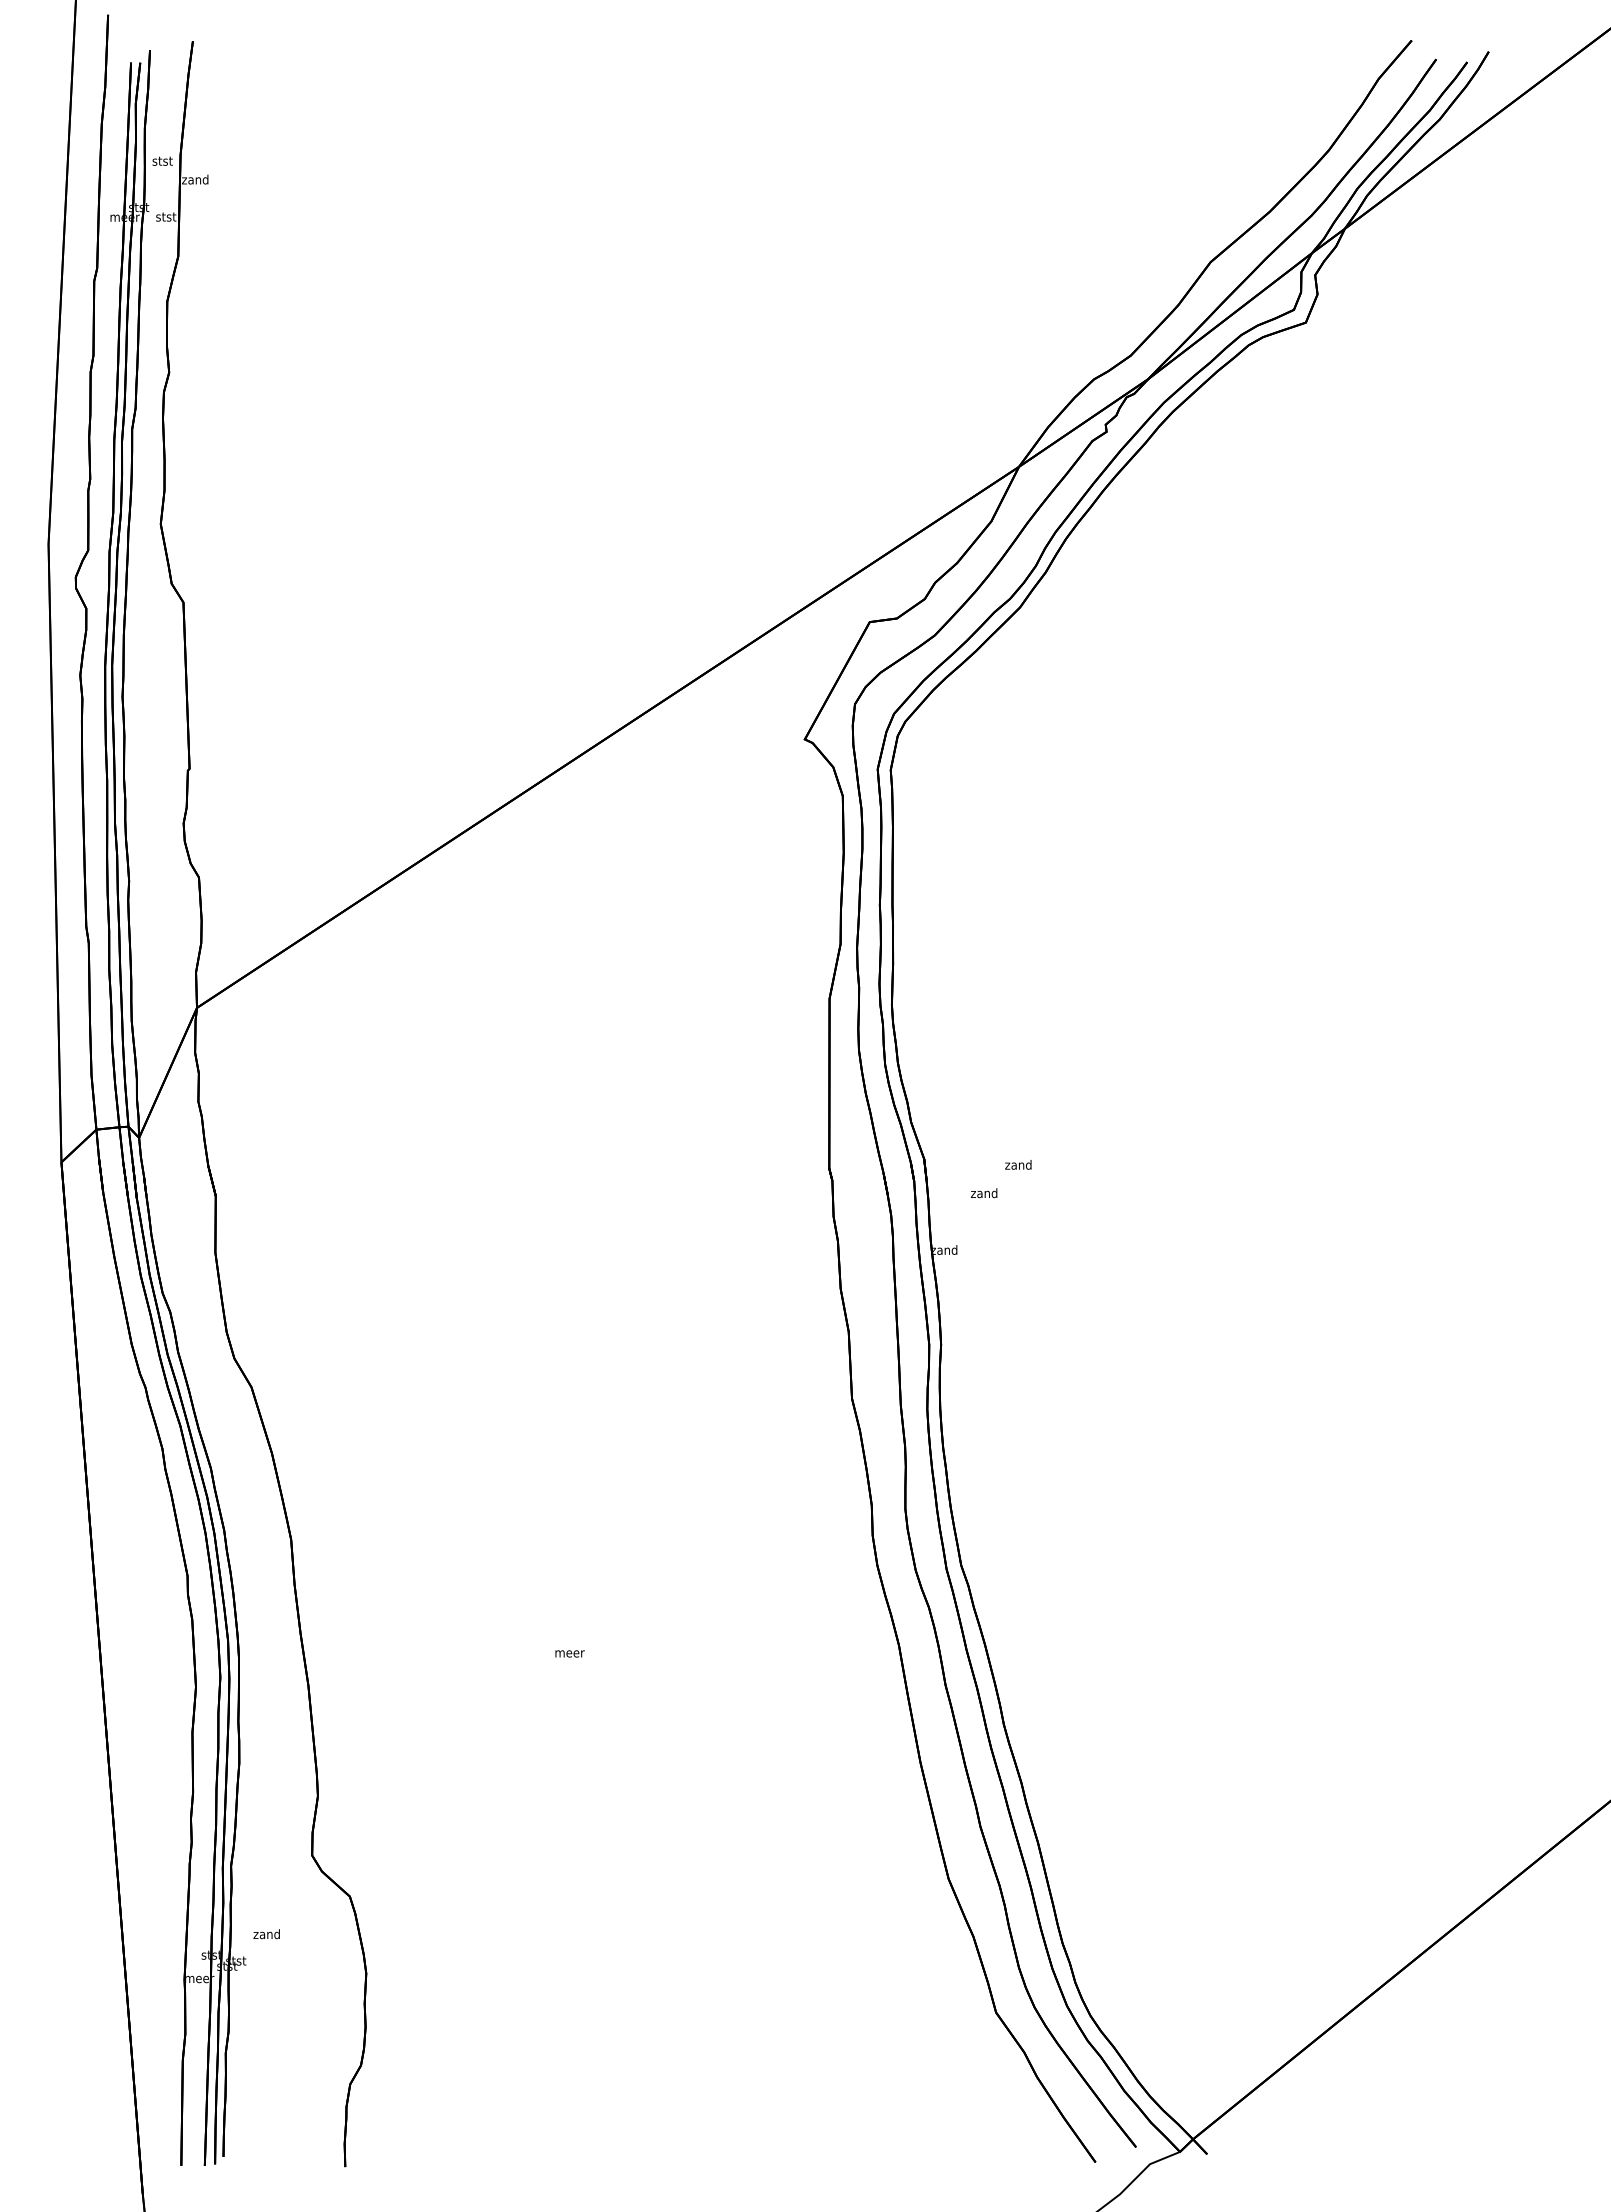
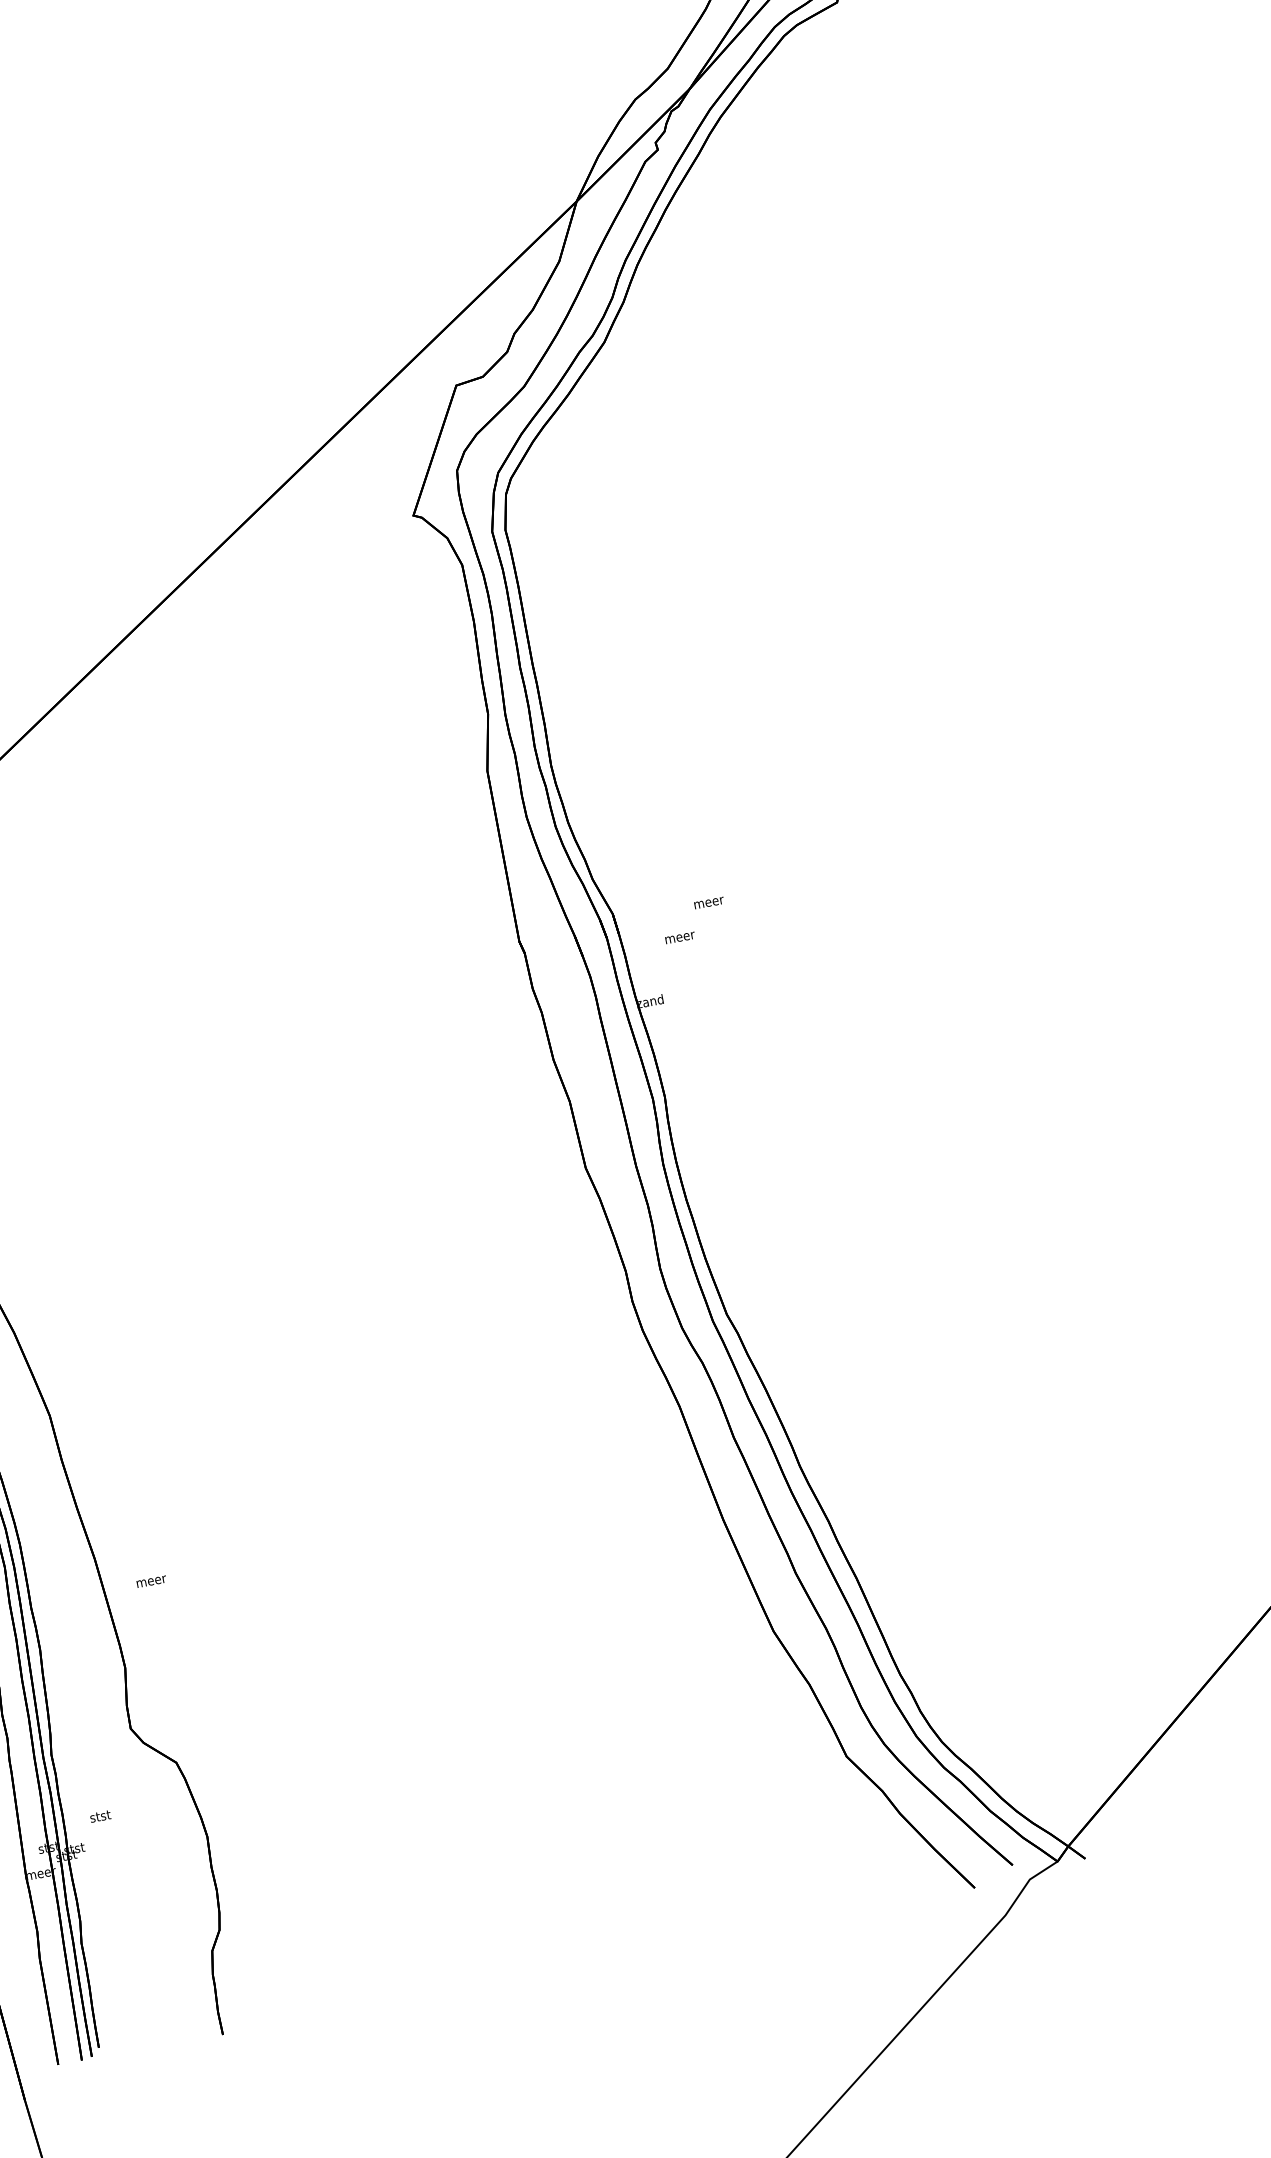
text: (1018, 1164) -> (708, 901), zand -> meer
text: (984, 1193) -> (679, 937), zand -> meer
text: (569, 1653) -> (151, 1581), moved
text: (266, 1934) -> (99, 1816), zand -> stst

